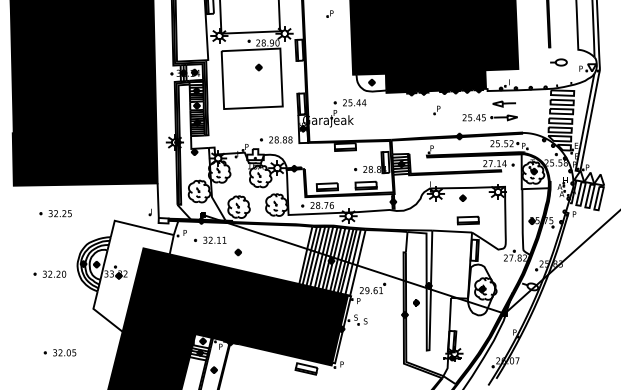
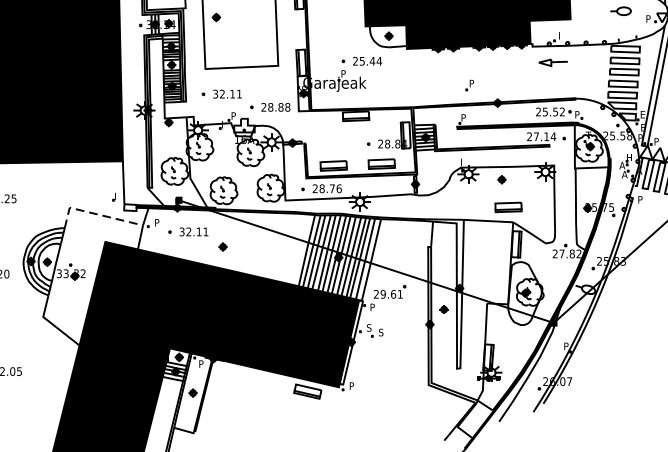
part: (258, 67) -> (215, 17), moved
part: (436, 110) -> (469, 85), moved
part: (489, 117) -> (534, 79), removed
part: (237, 128) -> (222, 93), added
line: (136, 225) -> (96, 213), solid -> dashed

